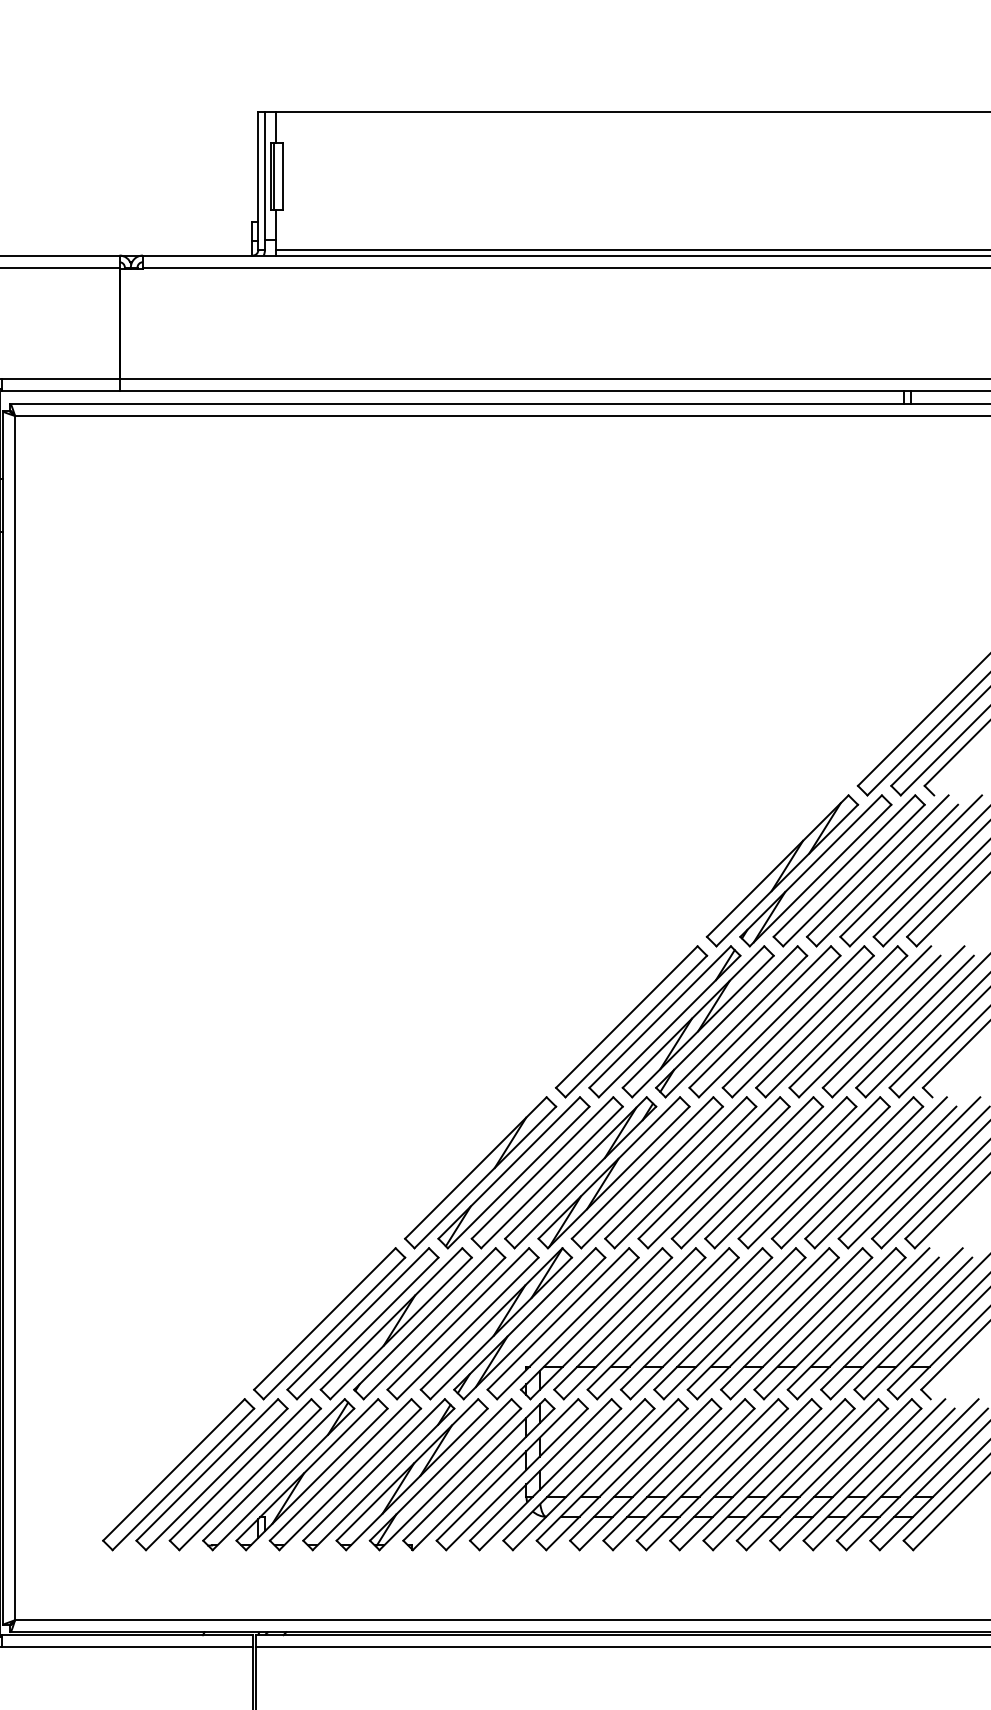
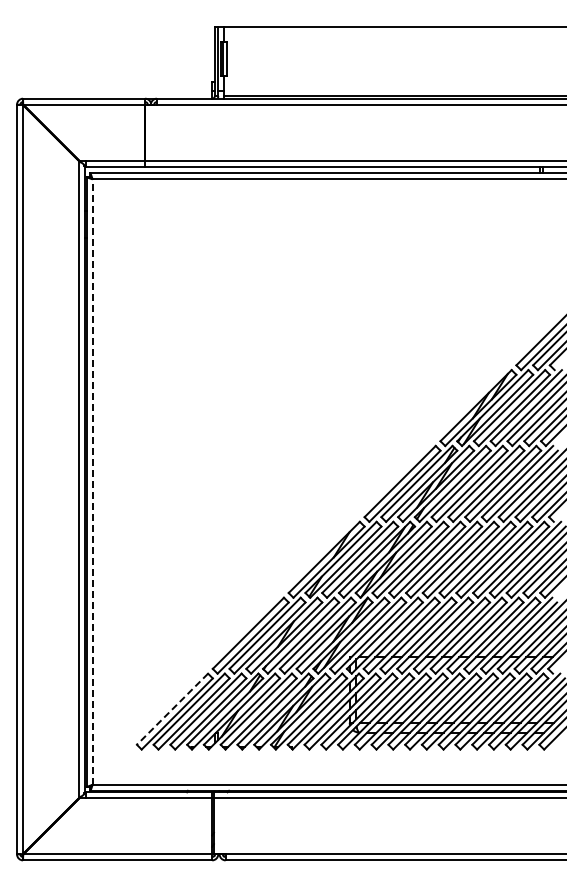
line: (14, 1018) -> (92, 482), solid -> dashed
line: (173, 1470) -> (172, 709), solid -> dashed

